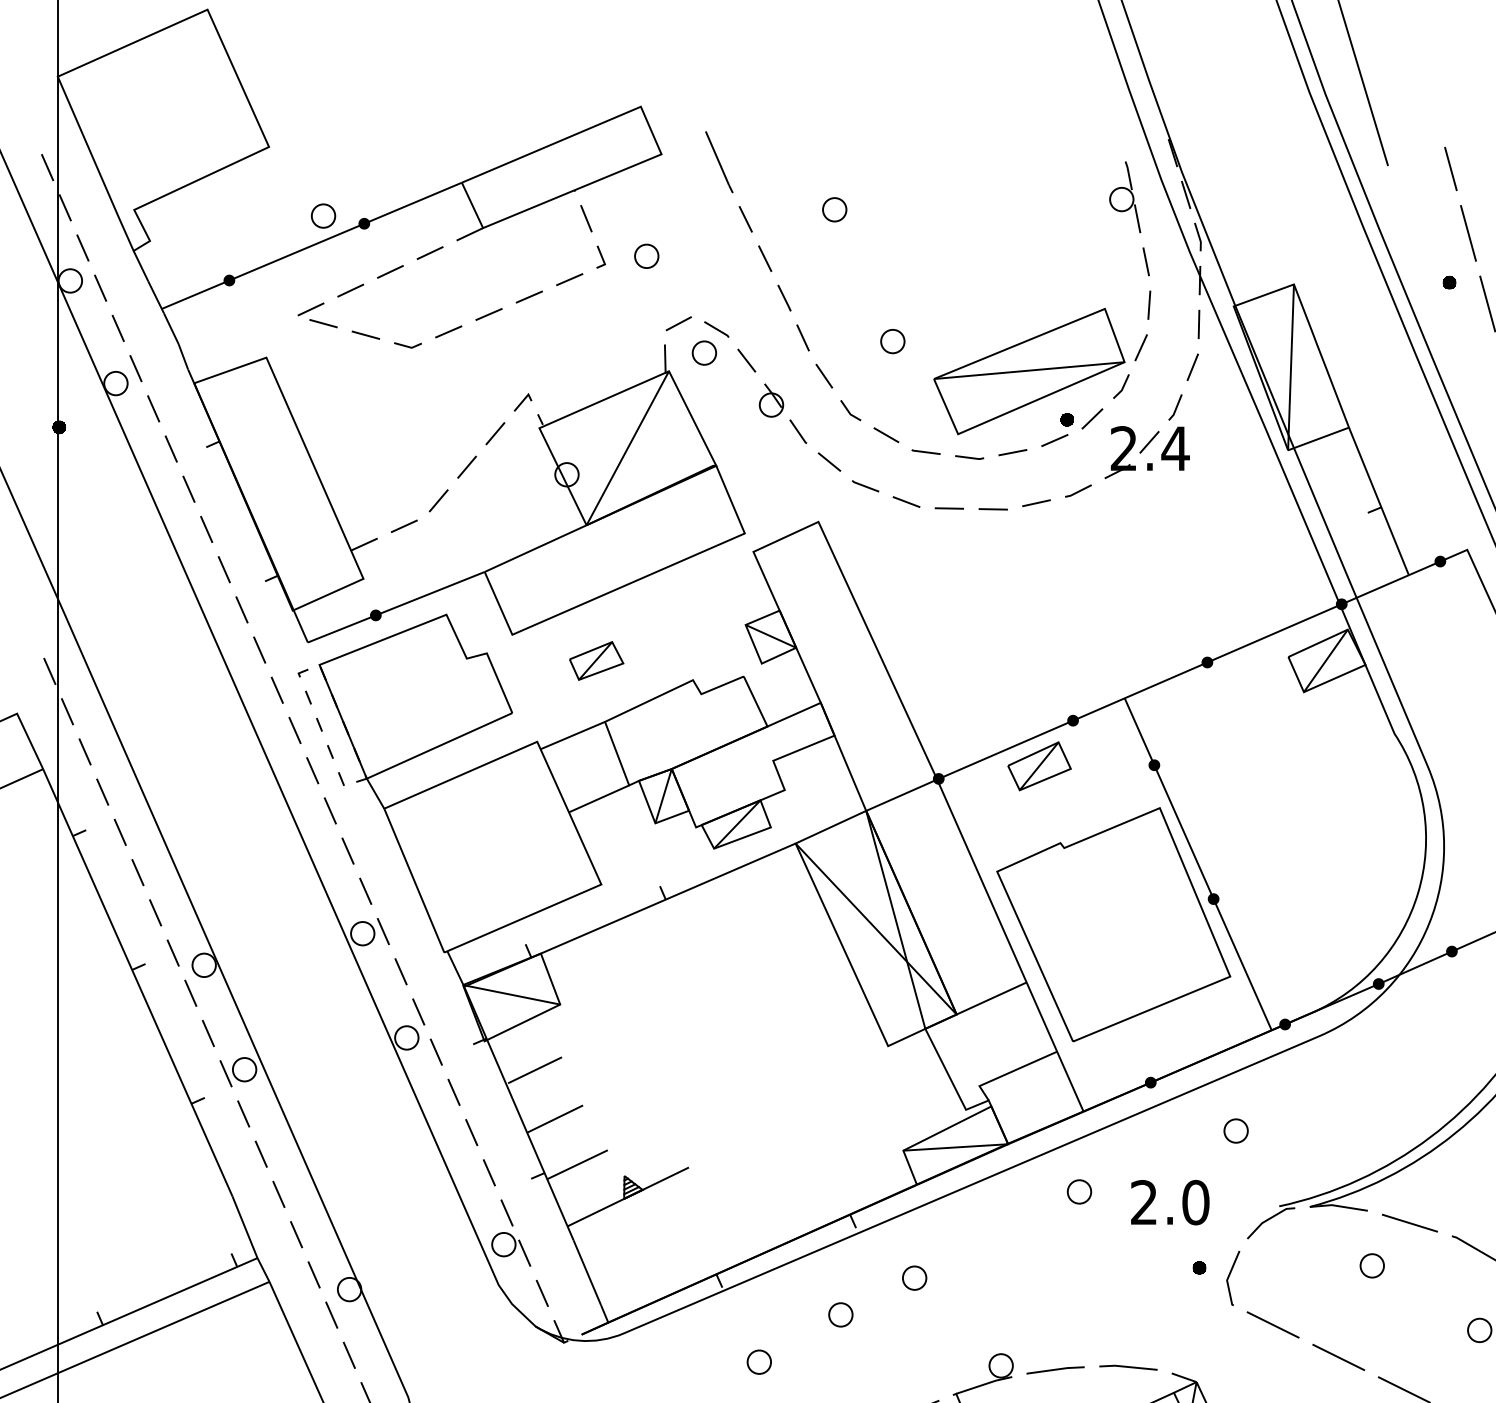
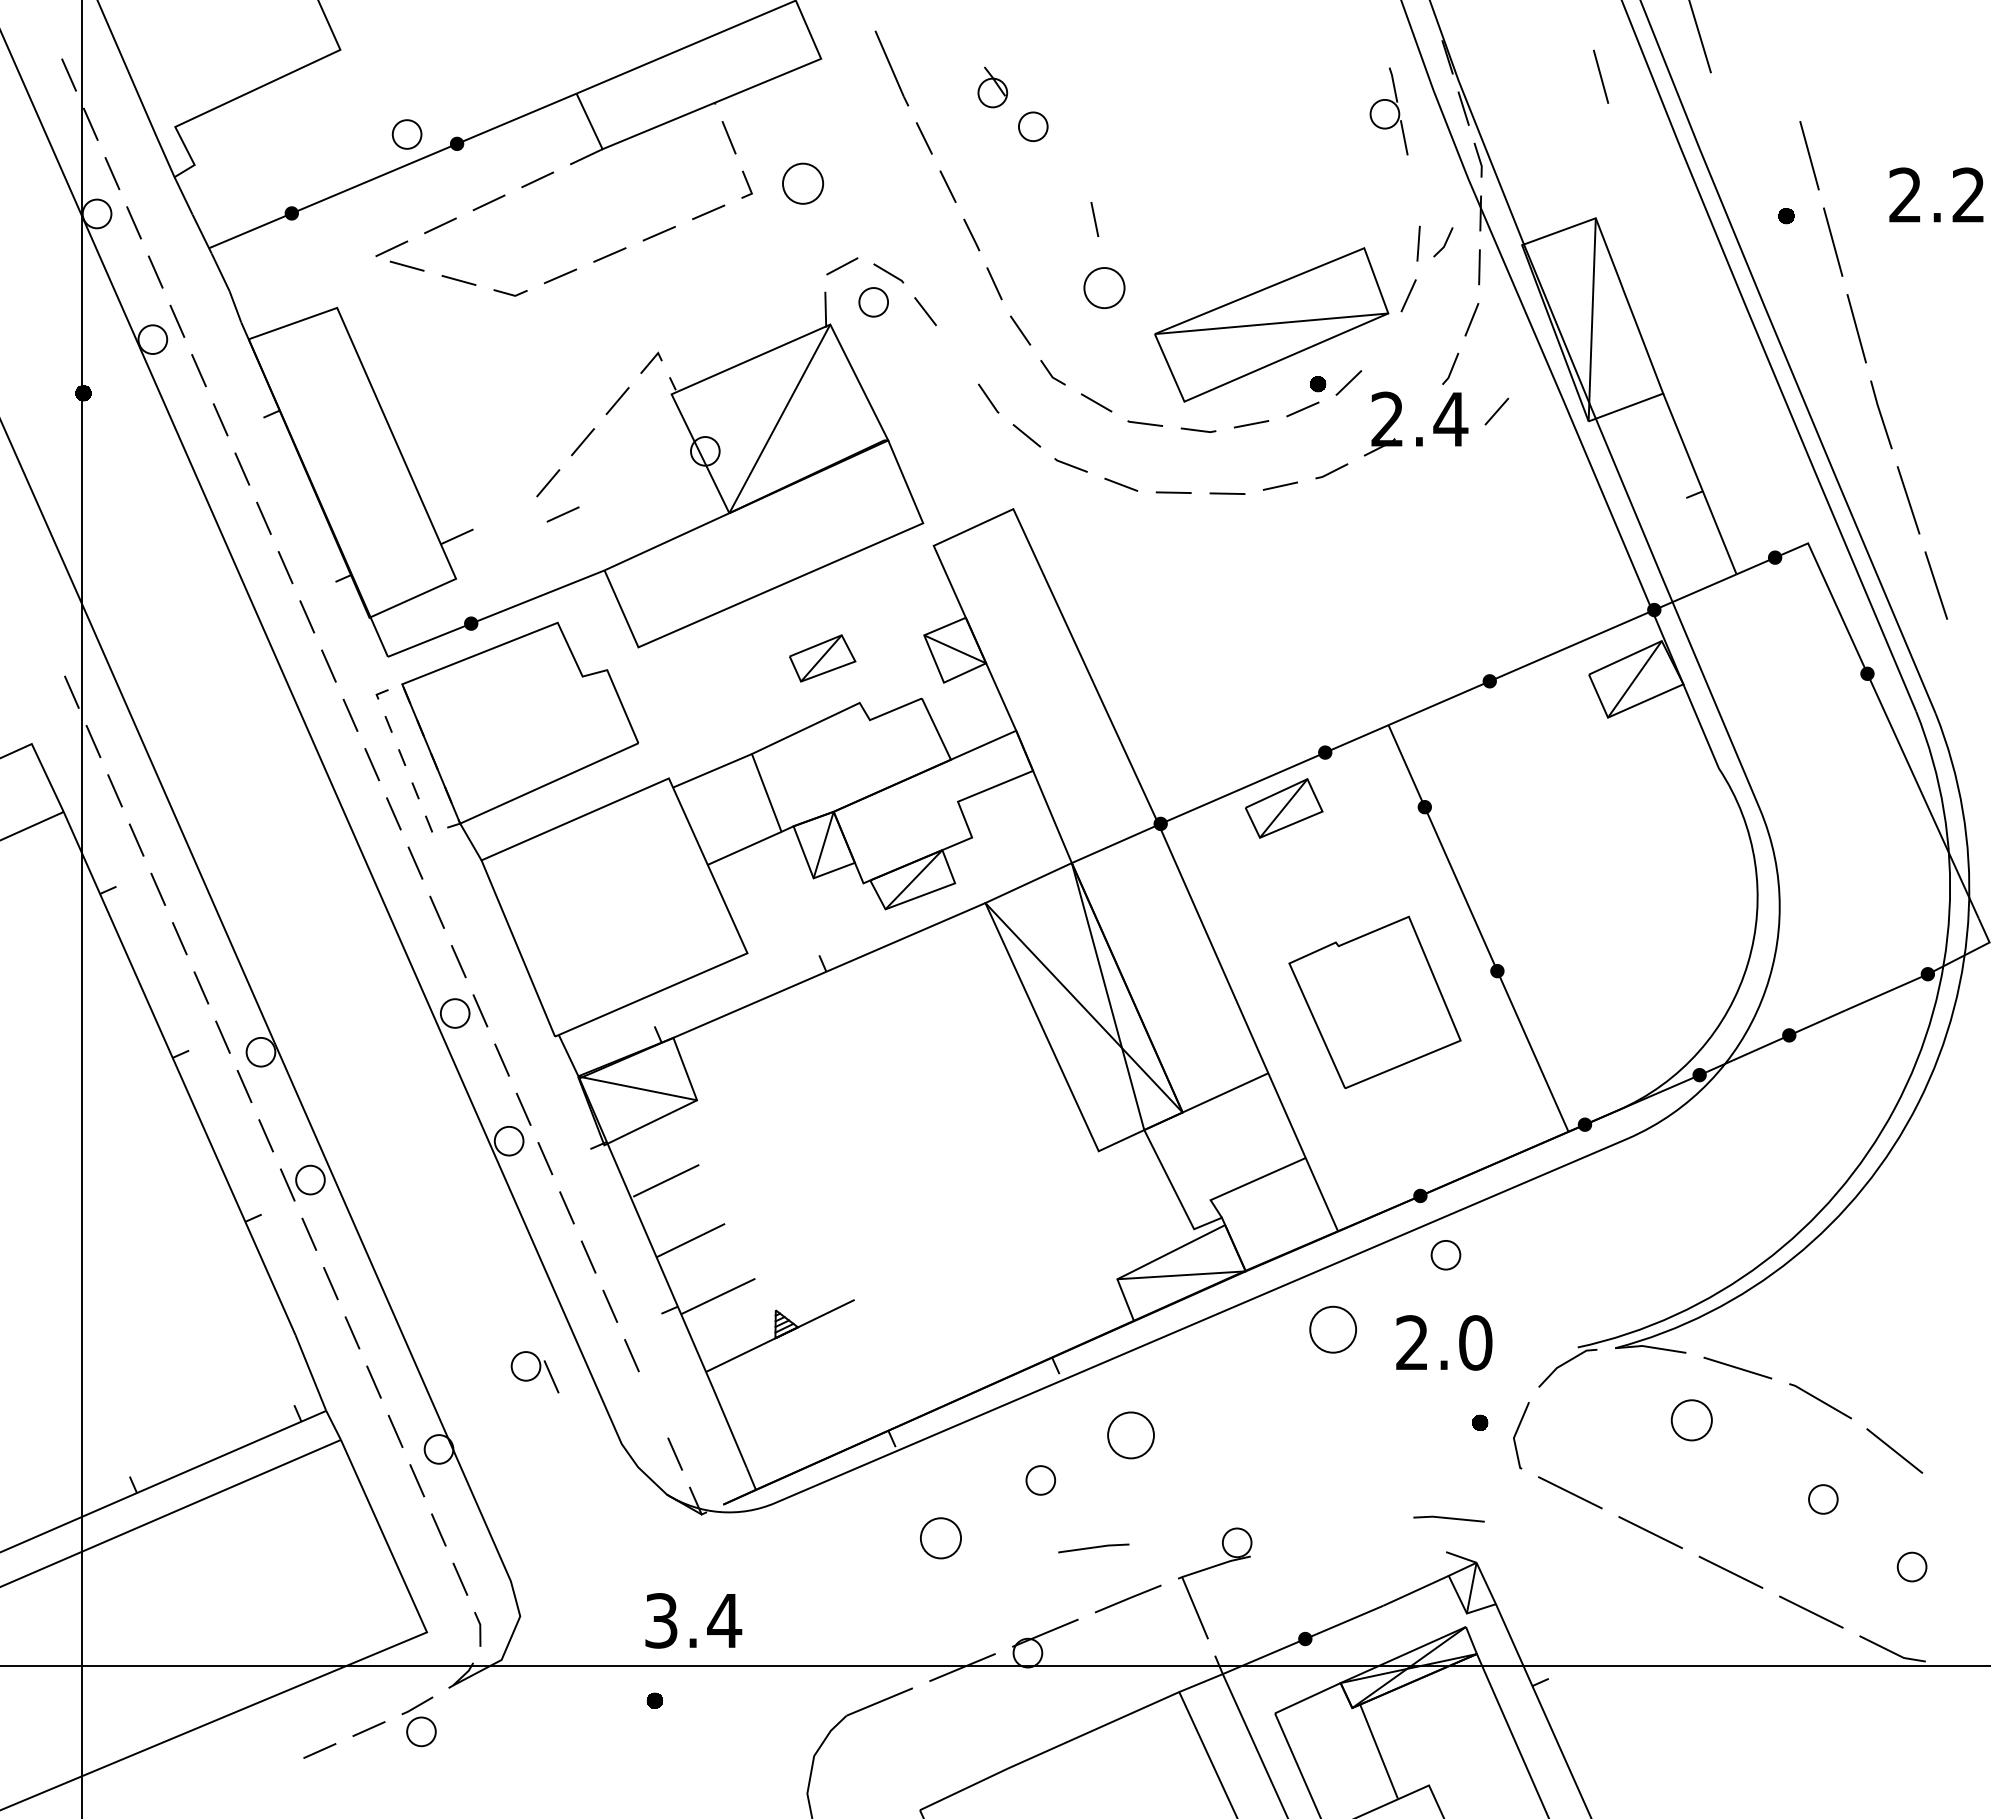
line: (1451, 168) -> (1601, 76), moved
part: (646, 256) -> (802, 183), size x1.4
line: (1145, 261) -> (1094, 219), moved
part: (892, 341) -> (1104, 288), size x1.4
line: (1122, 387) -> (1444, 243), moved
part: (771, 400) -> (992, 87), moved
line: (1149, 442) -> (1496, 411), moved
line: (403, 526) -> (562, 514), moved
part: (596, 661) -> (822, 658), moved
part: (1113, 924) -> (1374, 1002), size x0.6
part: (1235, 1131) -> (1445, 1255), moved
part: (1079, 1191) -> (1332, 1329), size x1.6
part: (510, 1249) -> (534, 1372), moved
part: (1372, 1265) -> (1691, 1420), size x1.4
part: (914, 1278) -> (1131, 1435), size x1.6
part: (758, 1362) -> (940, 1538), size x1.4
line: (1127, 1367) -> (1448, 1518), moved
line: (1055, 1370) -> (1093, 1548), moved

